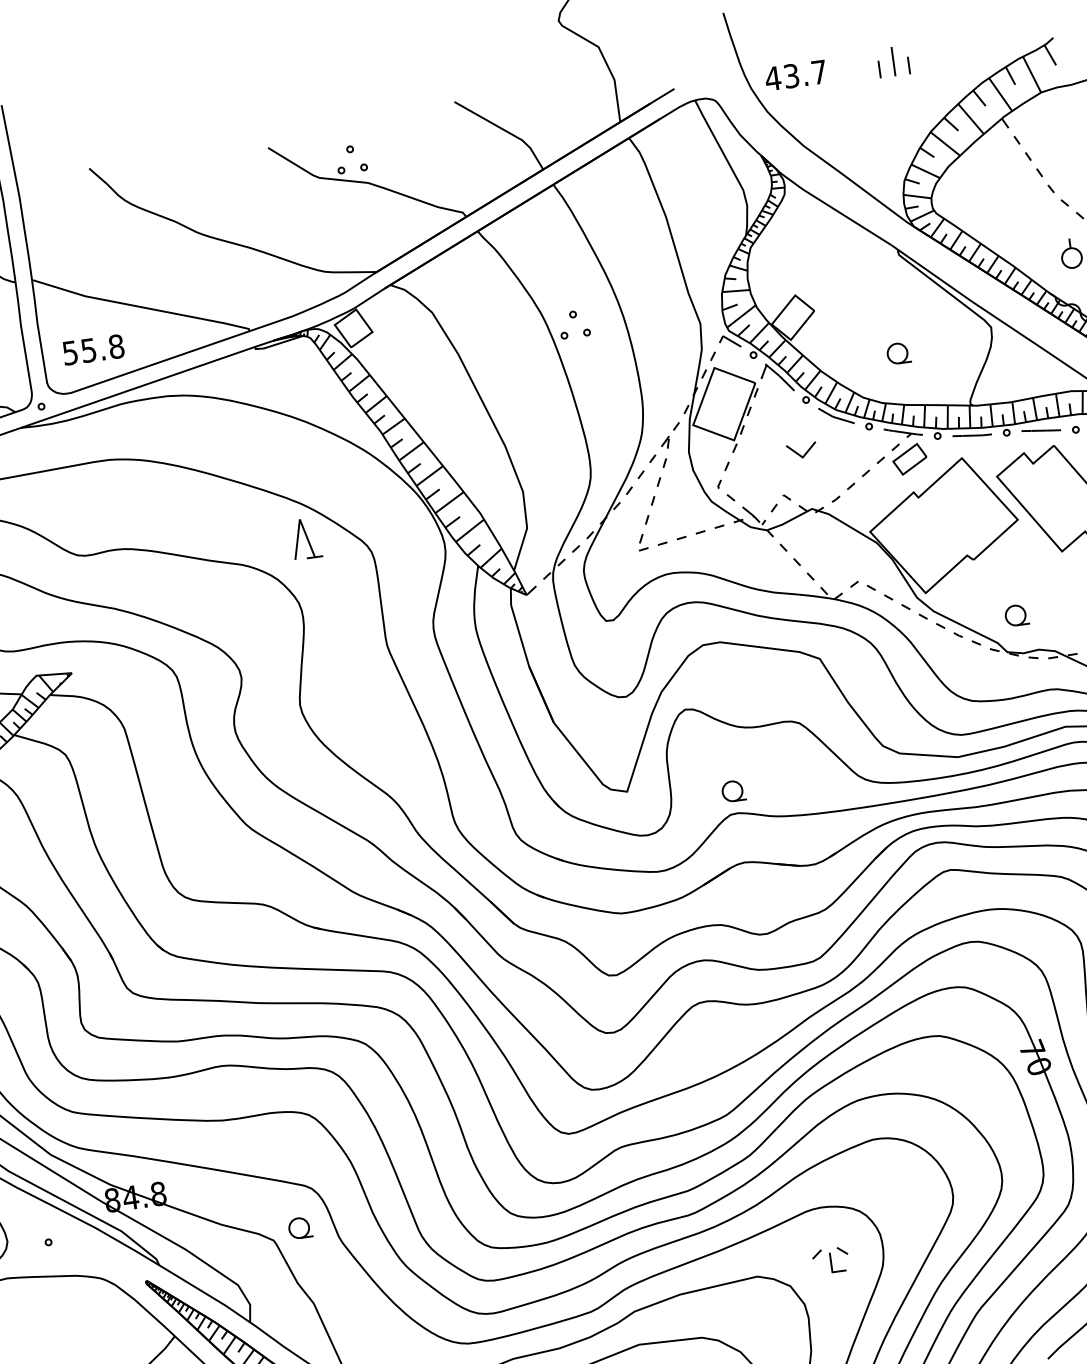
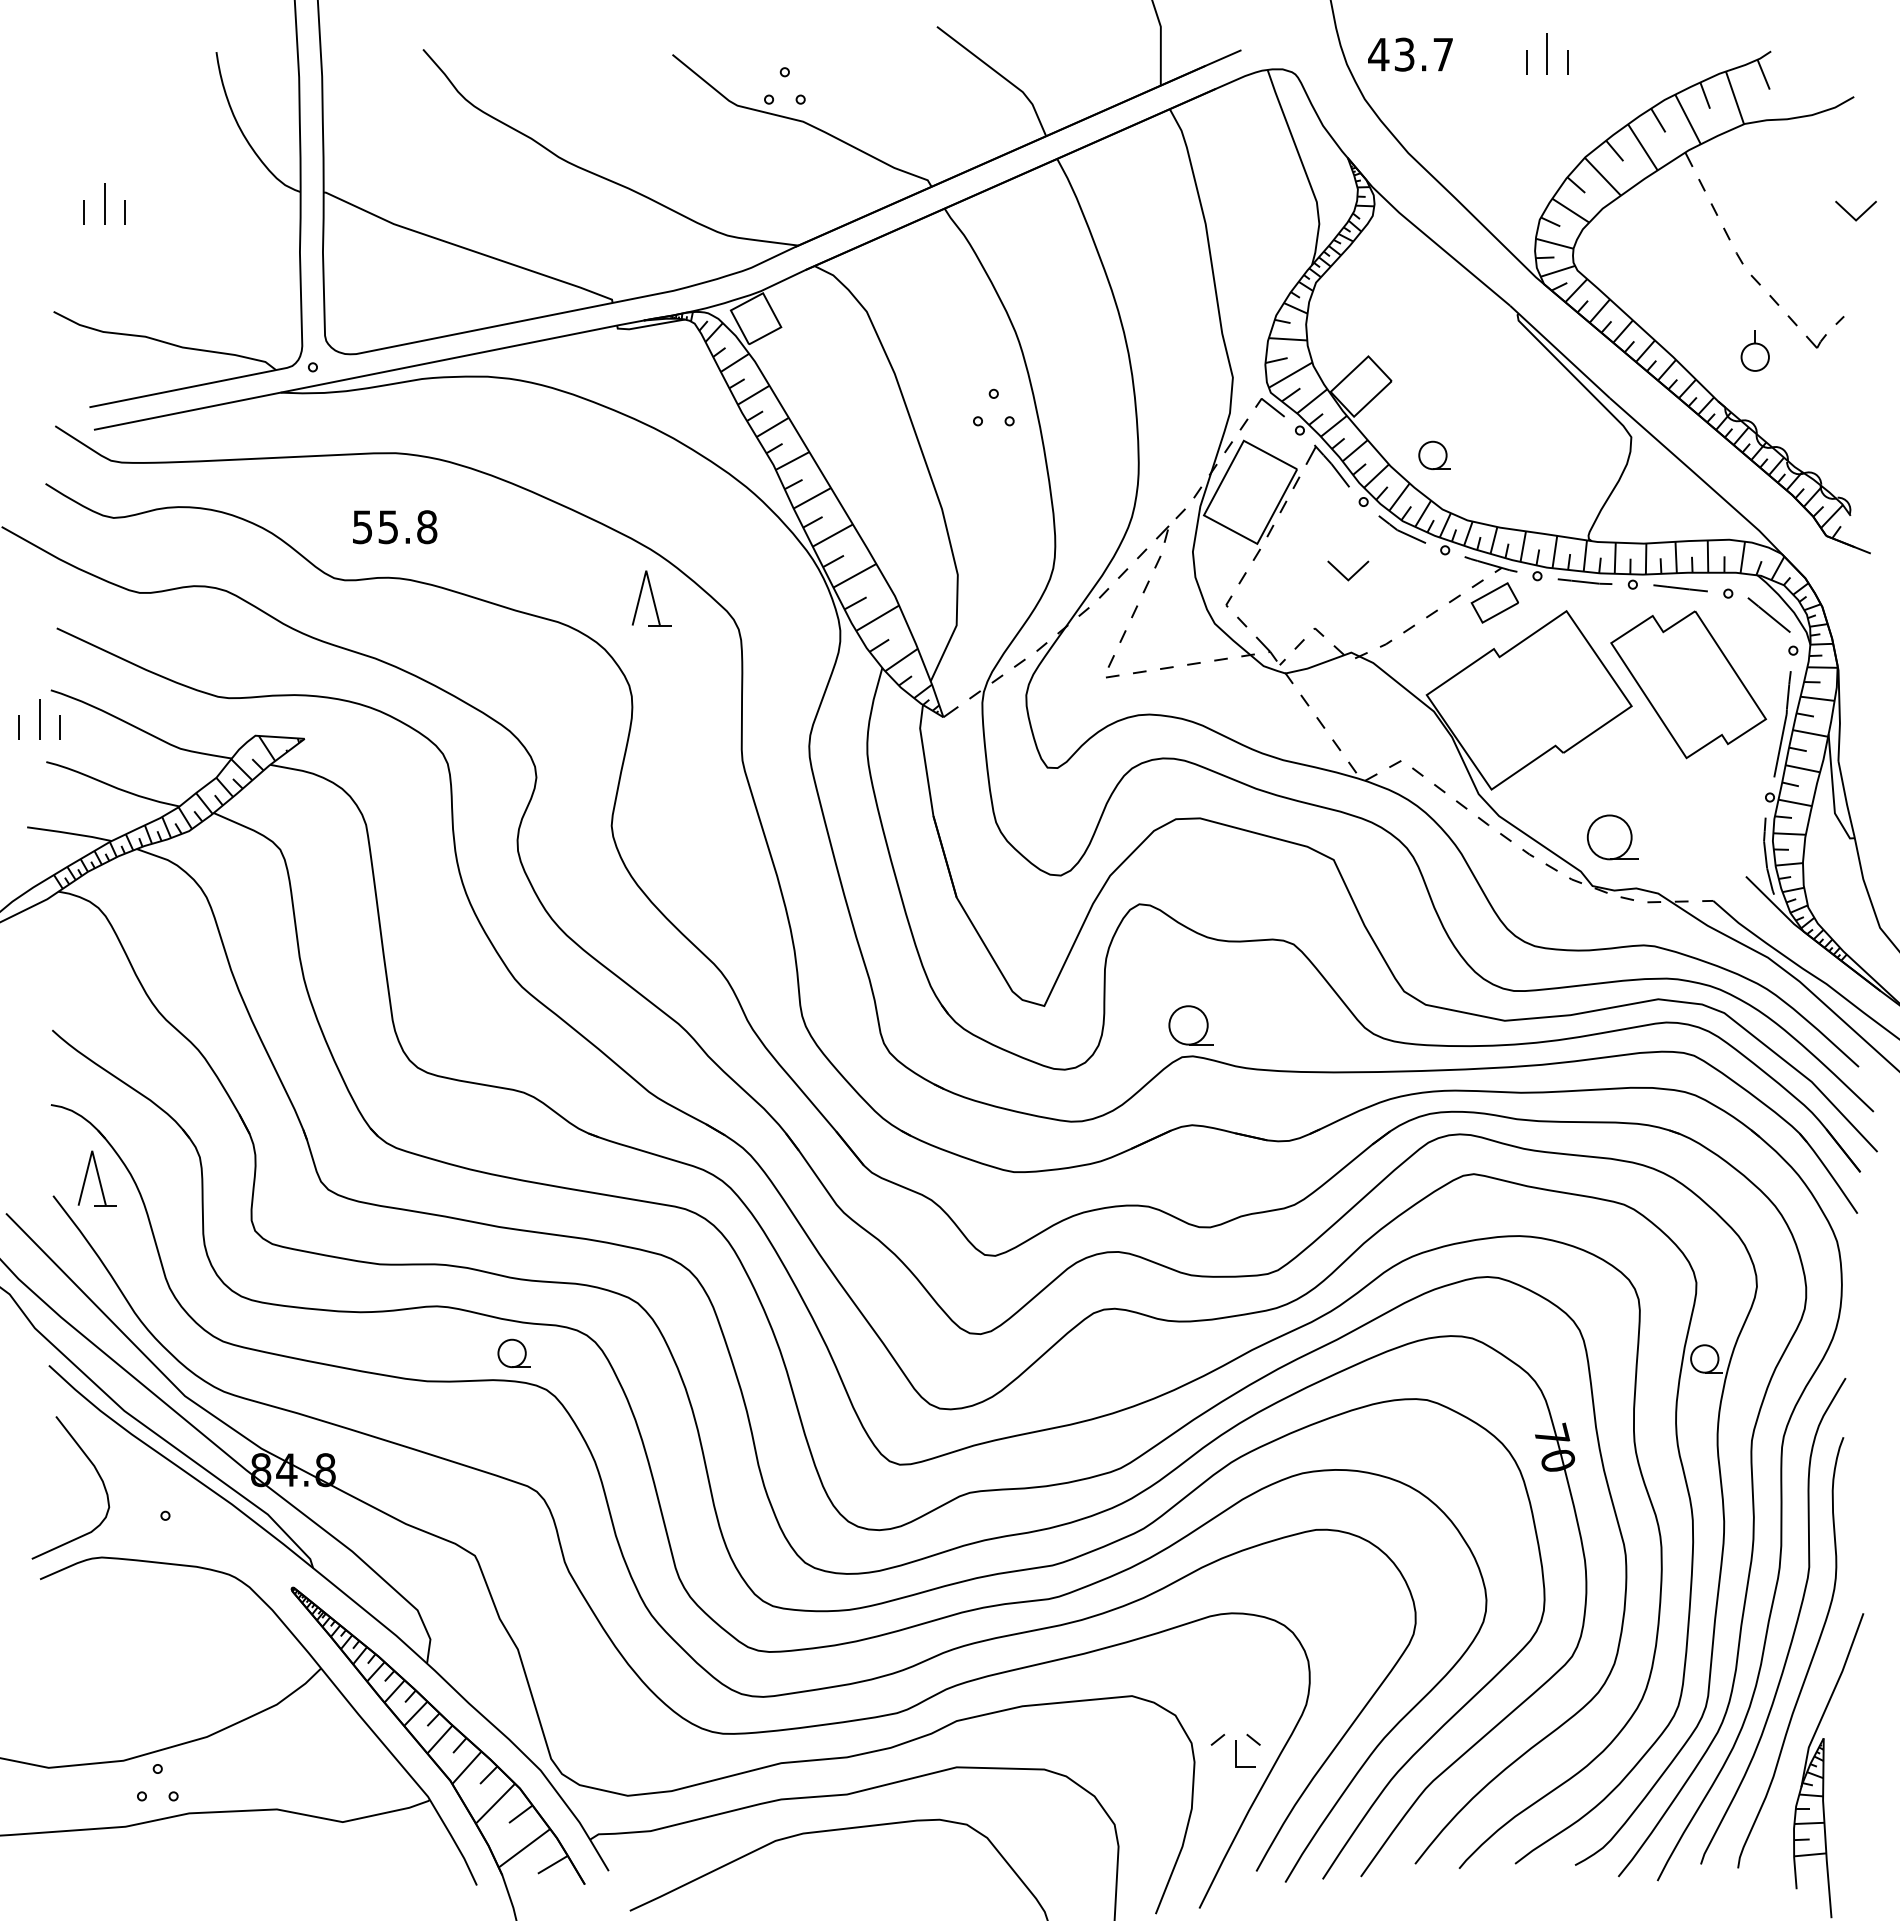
part: (573, 317) -> (993, 398), moved
text: (93, 350) -> (395, 527), moved
part: (898, 353) -> (1434, 455), moved
part: (1016, 614) -> (1612, 836), size x1.6
part: (733, 790) -> (1190, 1024), size x1.4
part: (300, 1228) -> (513, 1353), moved
part: (830, 1260) -> (1235, 1750), moved

